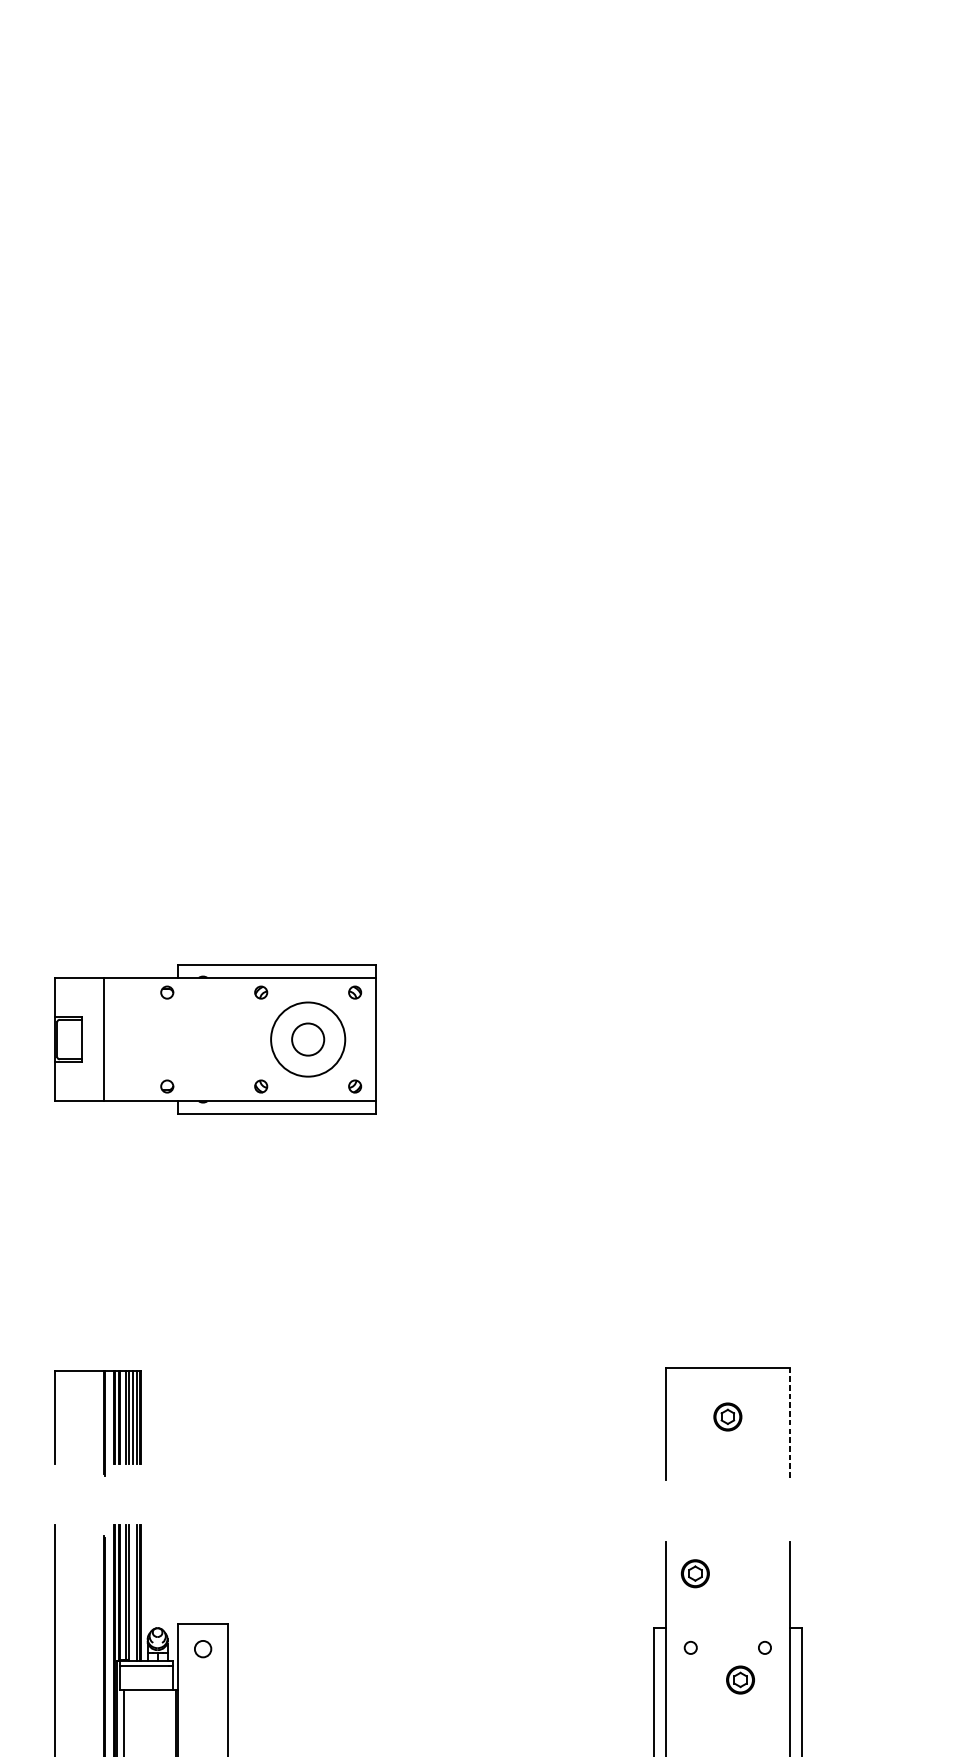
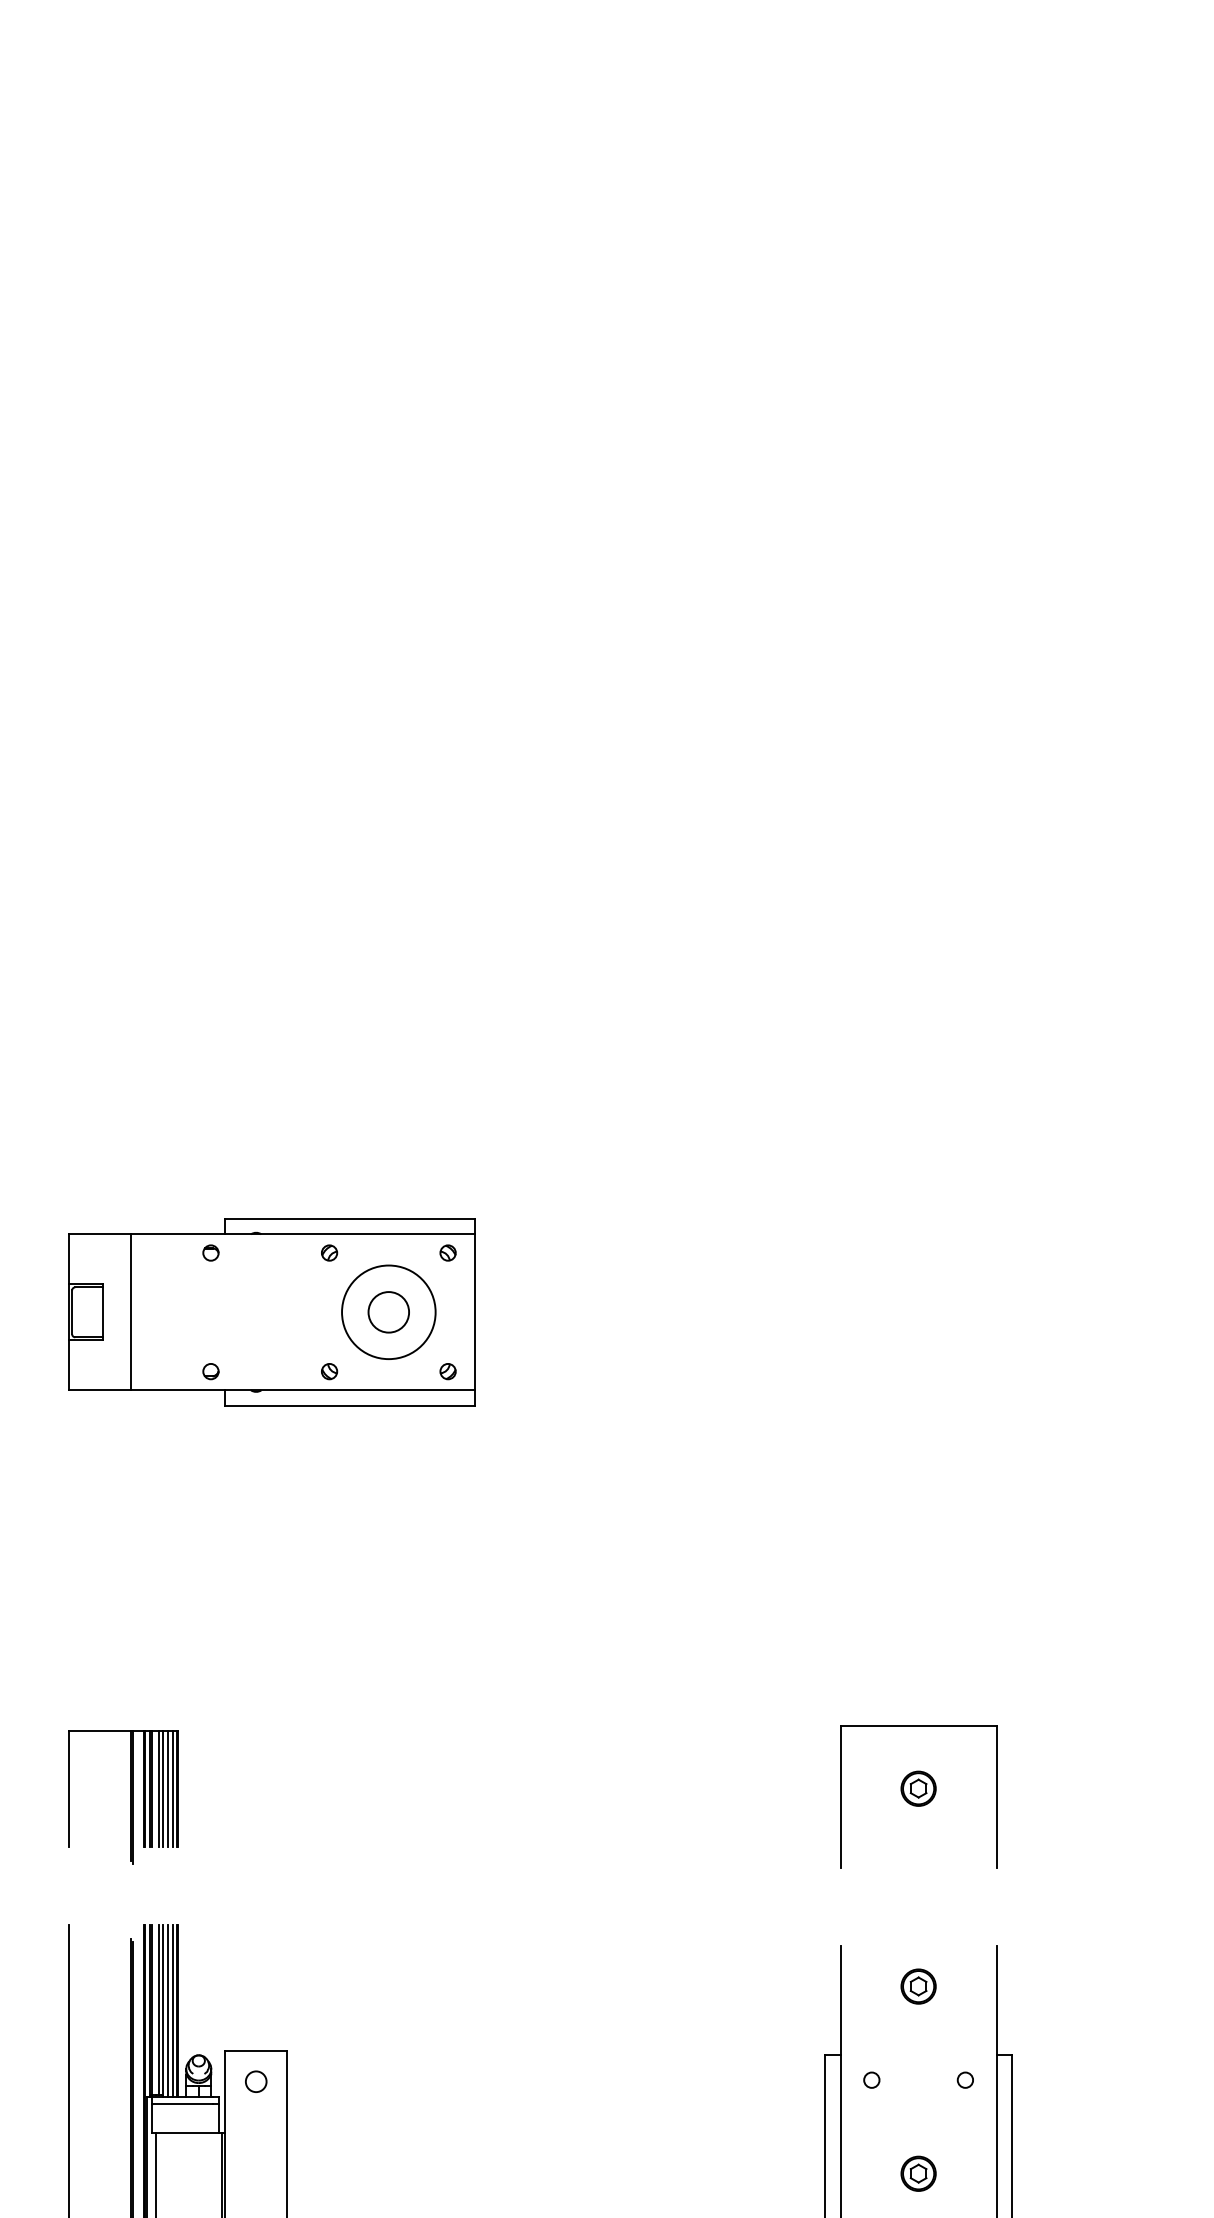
line: (789, 1423) -> (996, 1797), dashed -> solid
part: (695, 1573) -> (918, 1986), moved
line: (133, 1593) -> (168, 2011), added
part: (740, 1679) -> (918, 2173), moved

